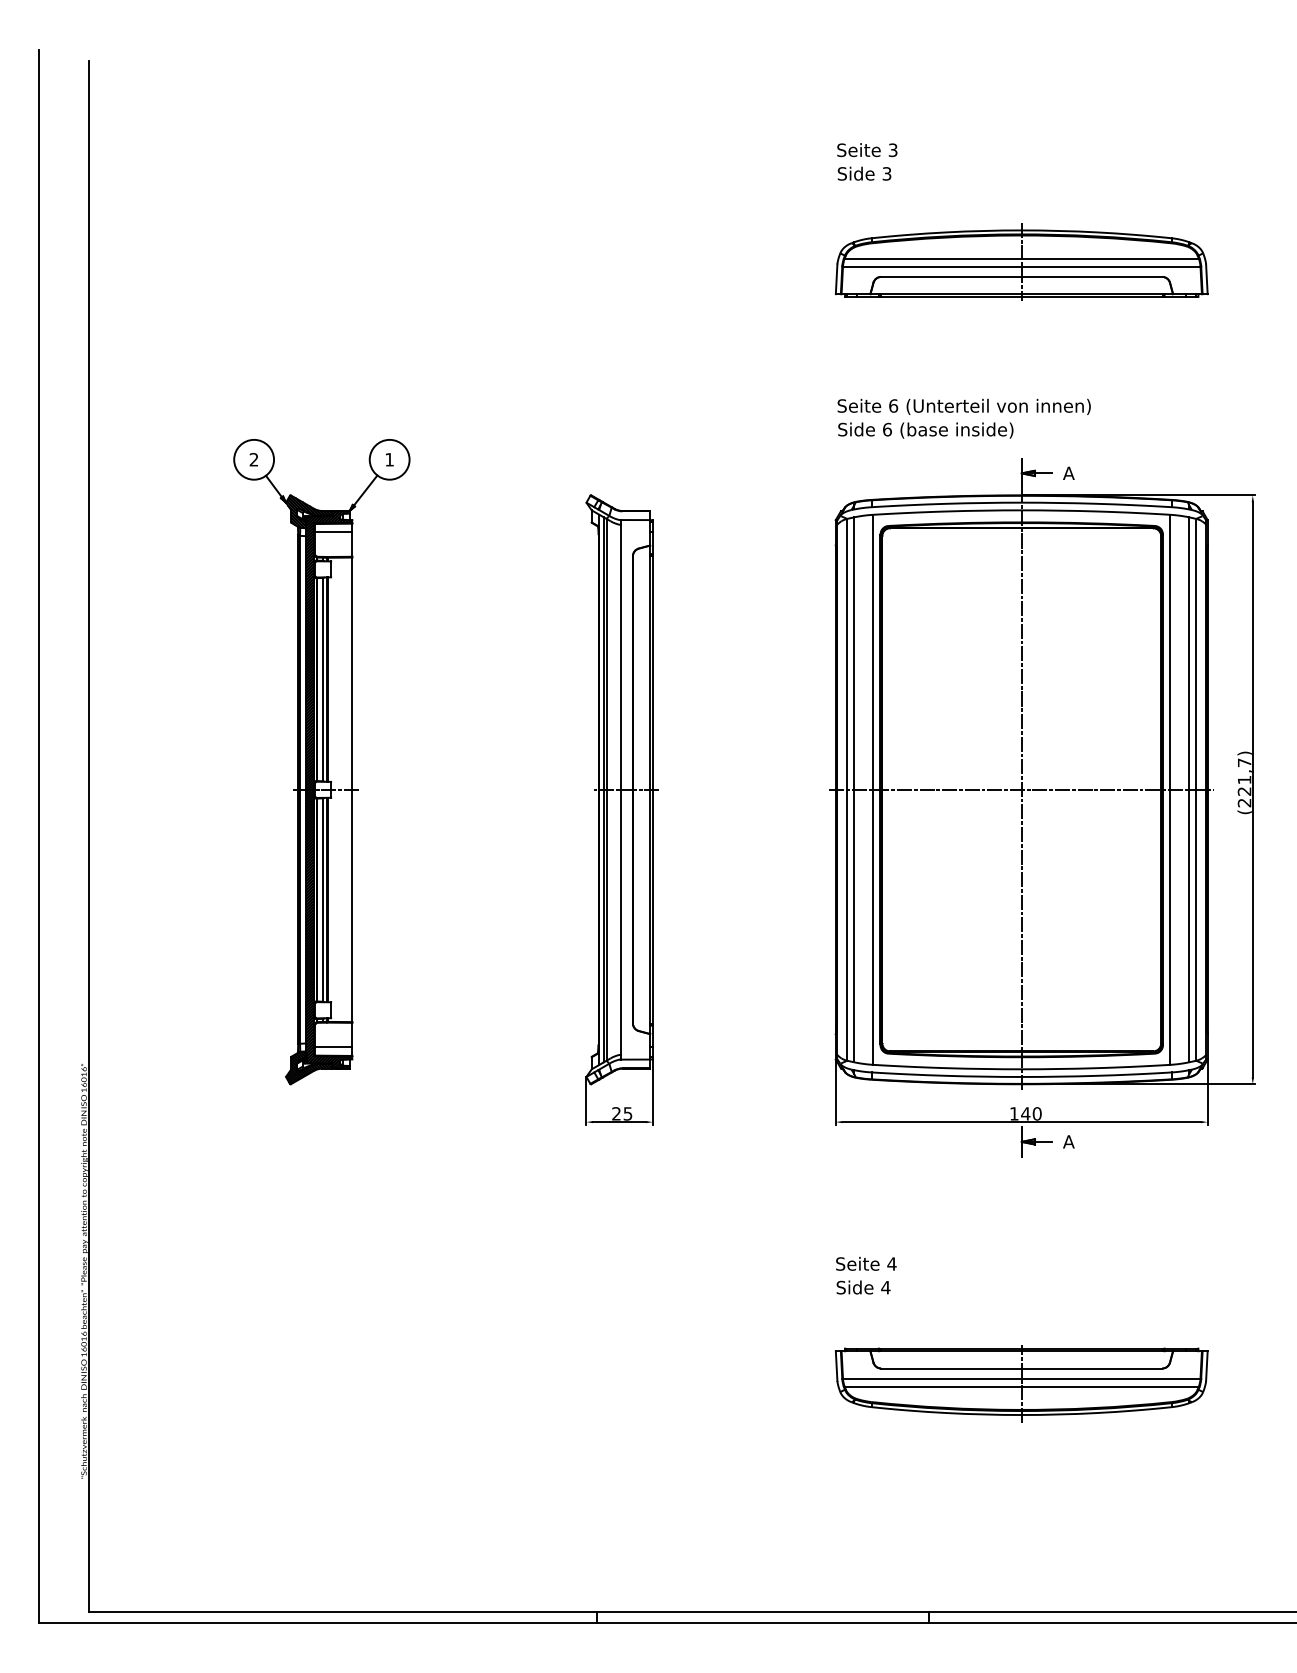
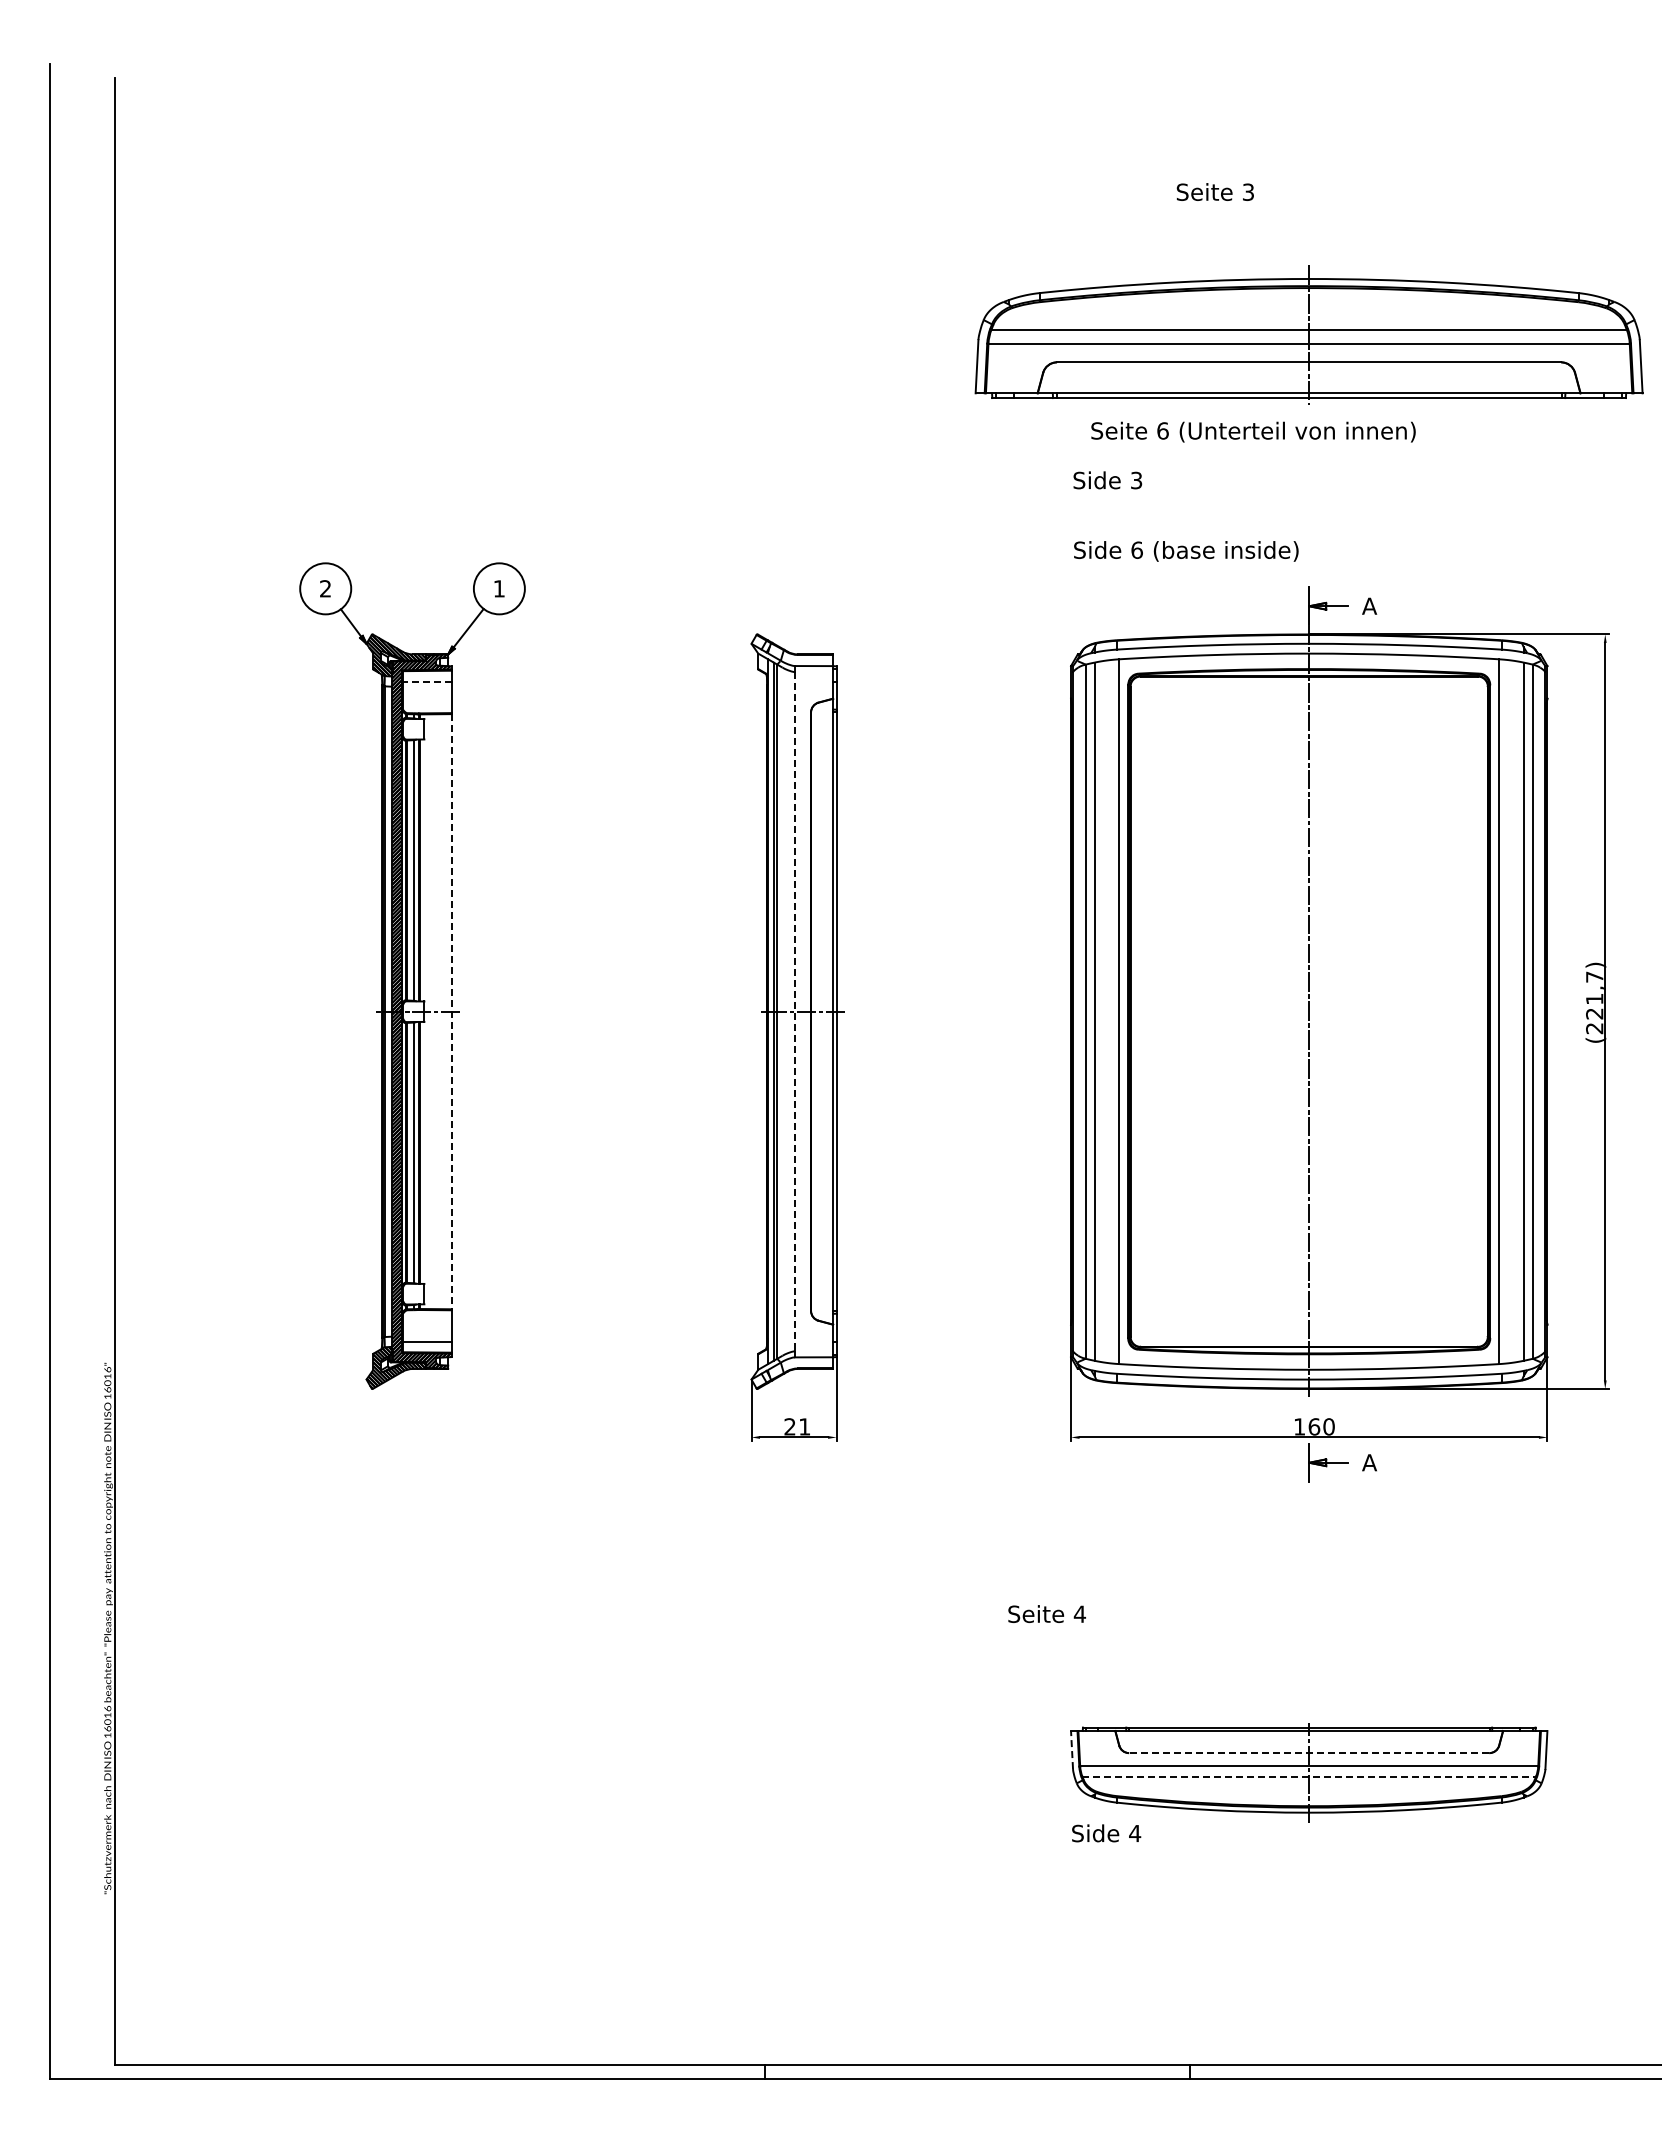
text: (866, 149) -> (1214, 191), moved
text: (864, 173) -> (1107, 480), moved
part: (1021, 261) -> (1309, 334), size x1.4
text: (964, 406) -> (1253, 431), moved
line: (332, 532) -> (426, 681), solid -> dashed
line: (352, 789) -> (451, 1011), solid -> dashed
line: (1021, 789) -> (1308, 1011), removed
line: (620, 790) -> (795, 1012), solid -> dashed
text: (627, 1113) -> (804, 1426), 25 -> 21
text: (1025, 1113) -> (1314, 1426), 140 -> 160
text: (865, 1263) -> (1046, 1613), moved
text: (863, 1287) -> (1106, 1833), moved
line: (836, 1365) -> (1072, 1749), solid -> dashed
line: (1021, 1368) -> (1308, 1753), solid -> dashed
line: (1021, 1386) -> (1309, 1776), solid -> dashed

